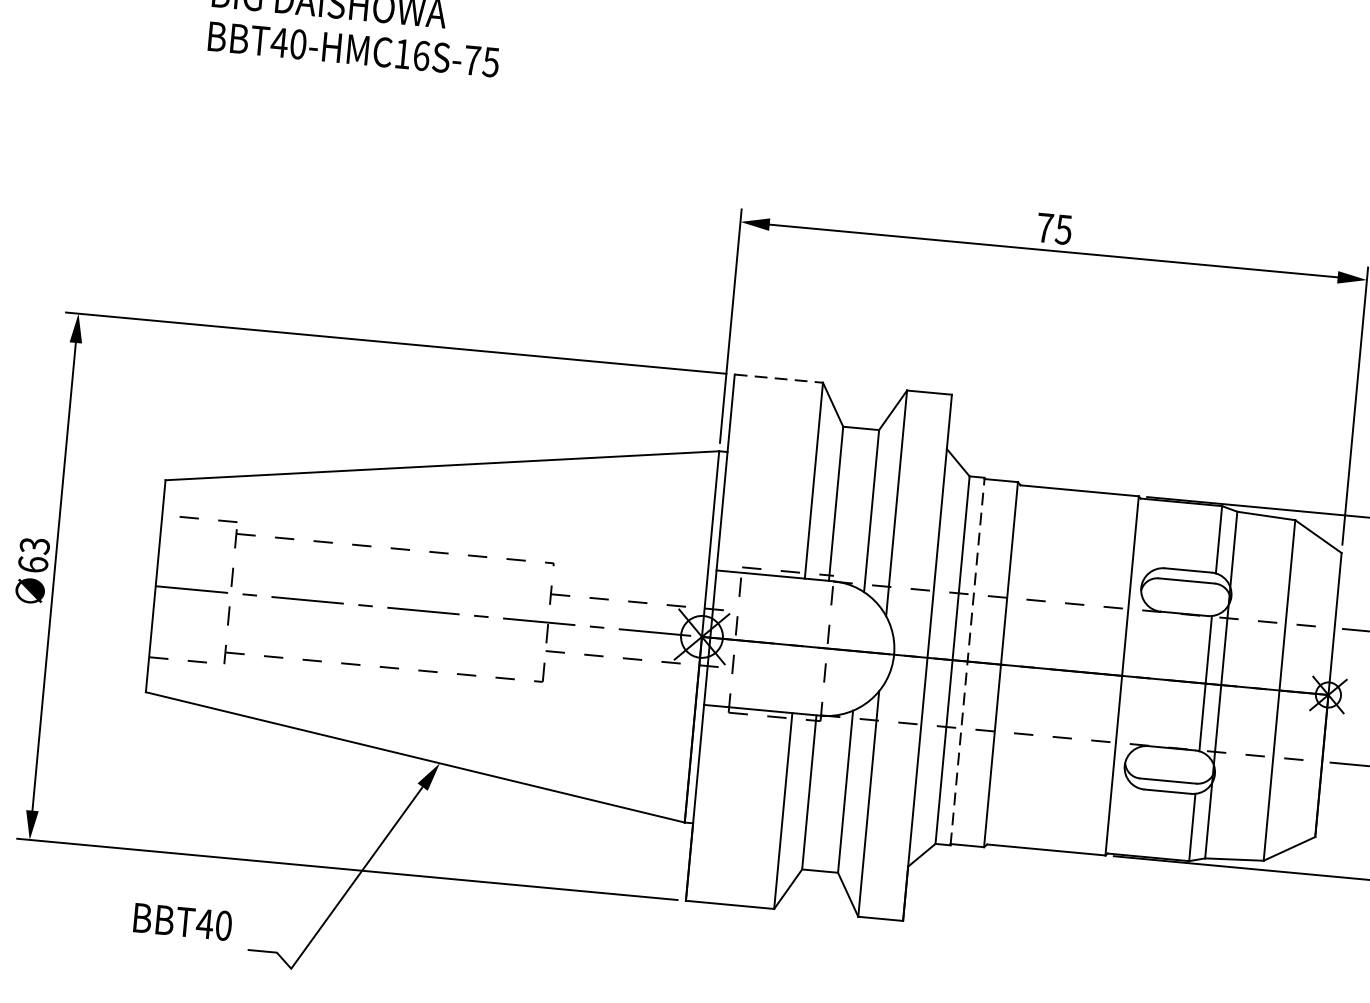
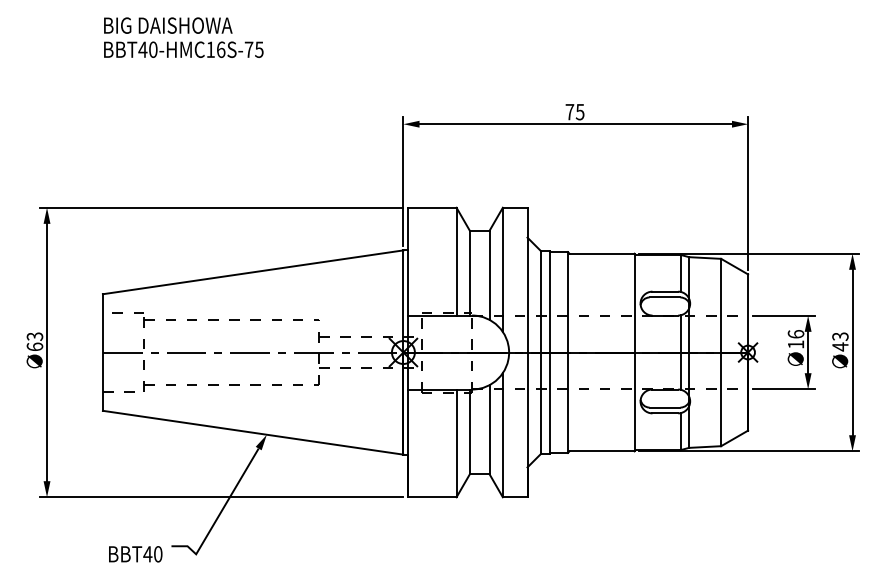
line: (779, 378) -> (432, 207), dashed -> solid
line: (967, 661) -> (549, 352), dashed -> solid
text: (182, 922) -> (135, 554), moved

